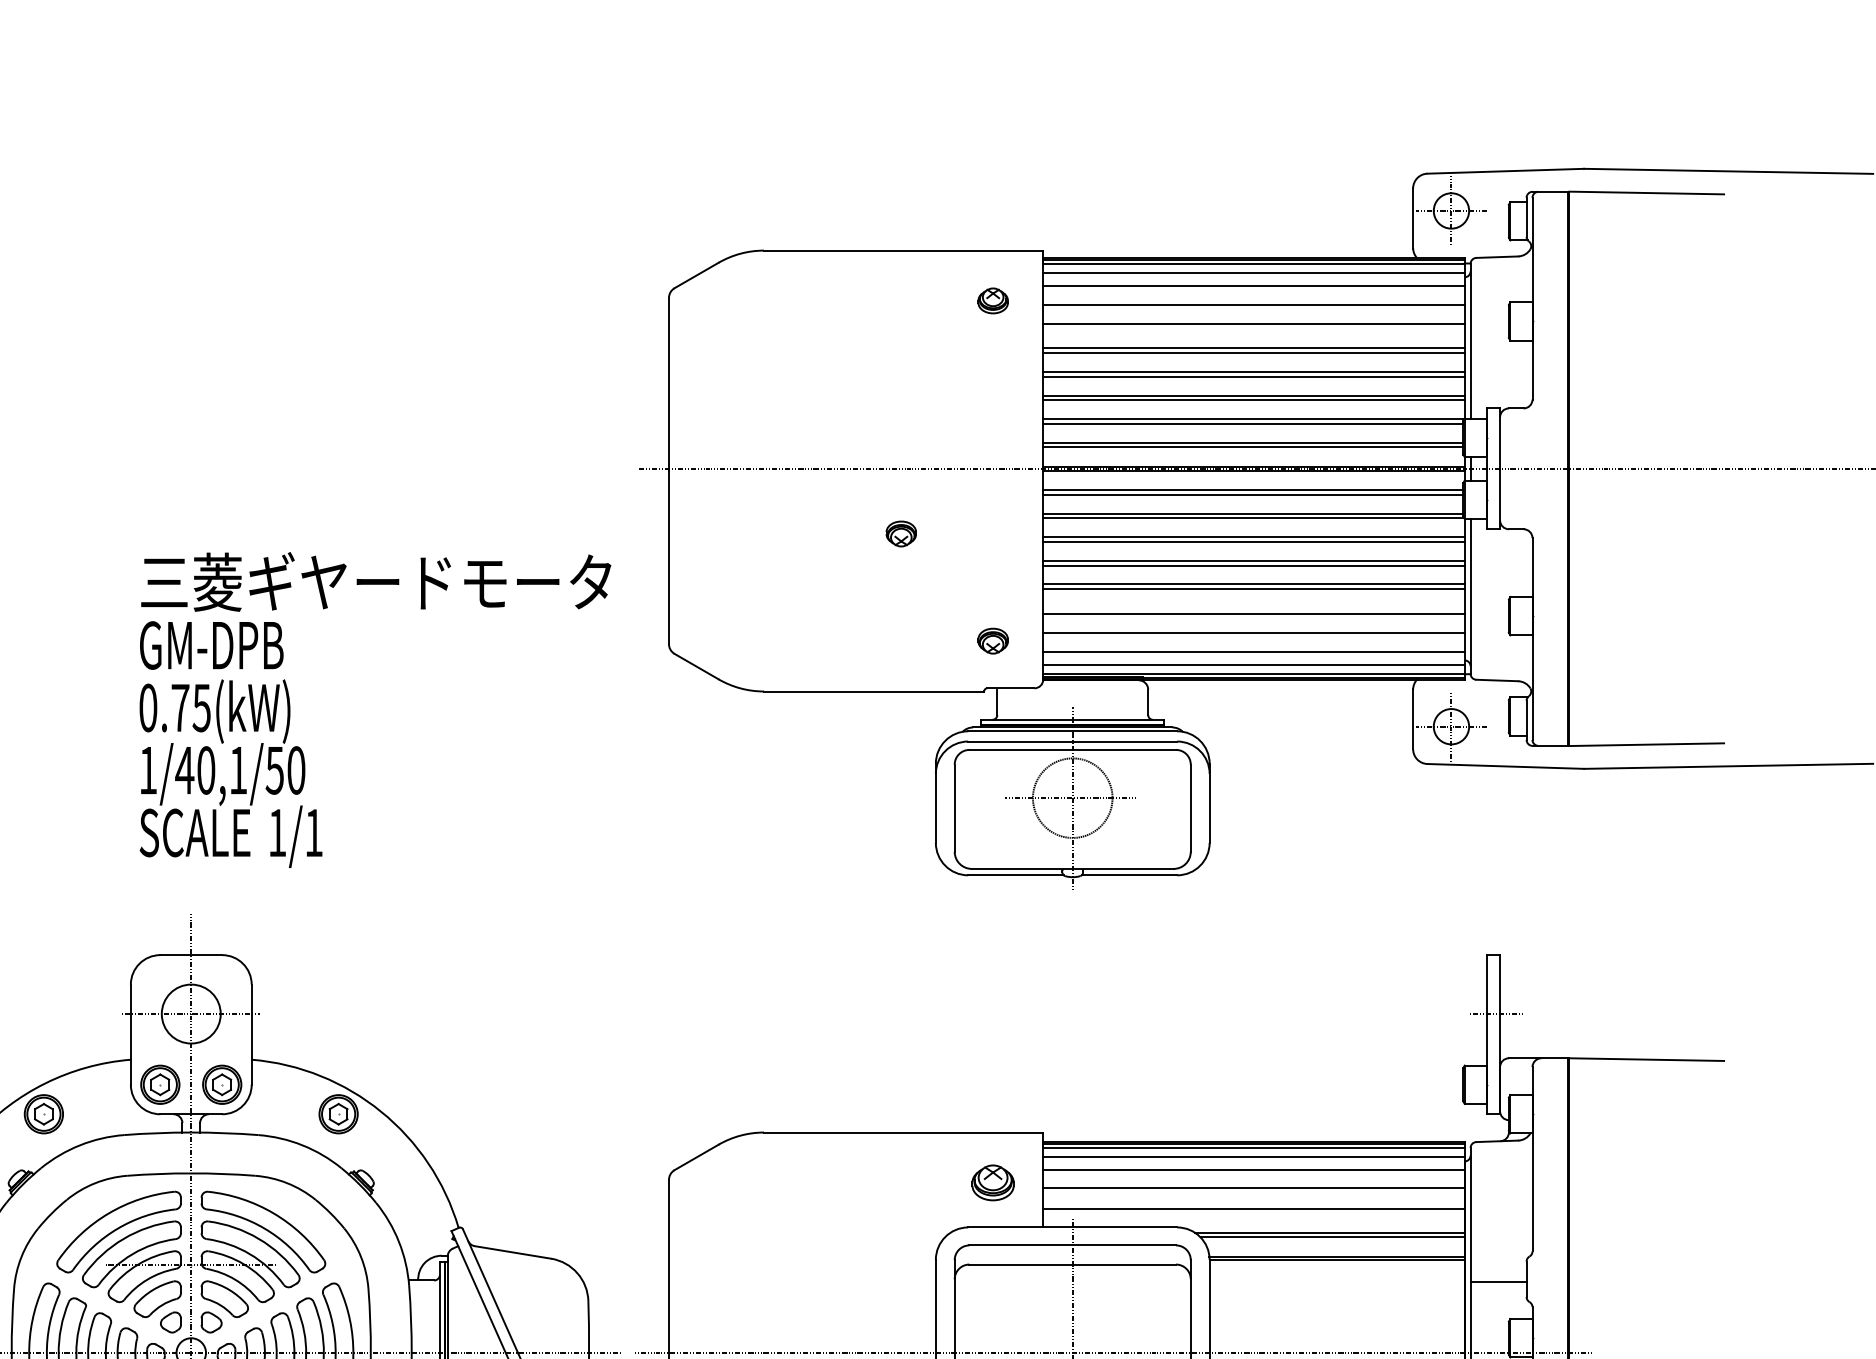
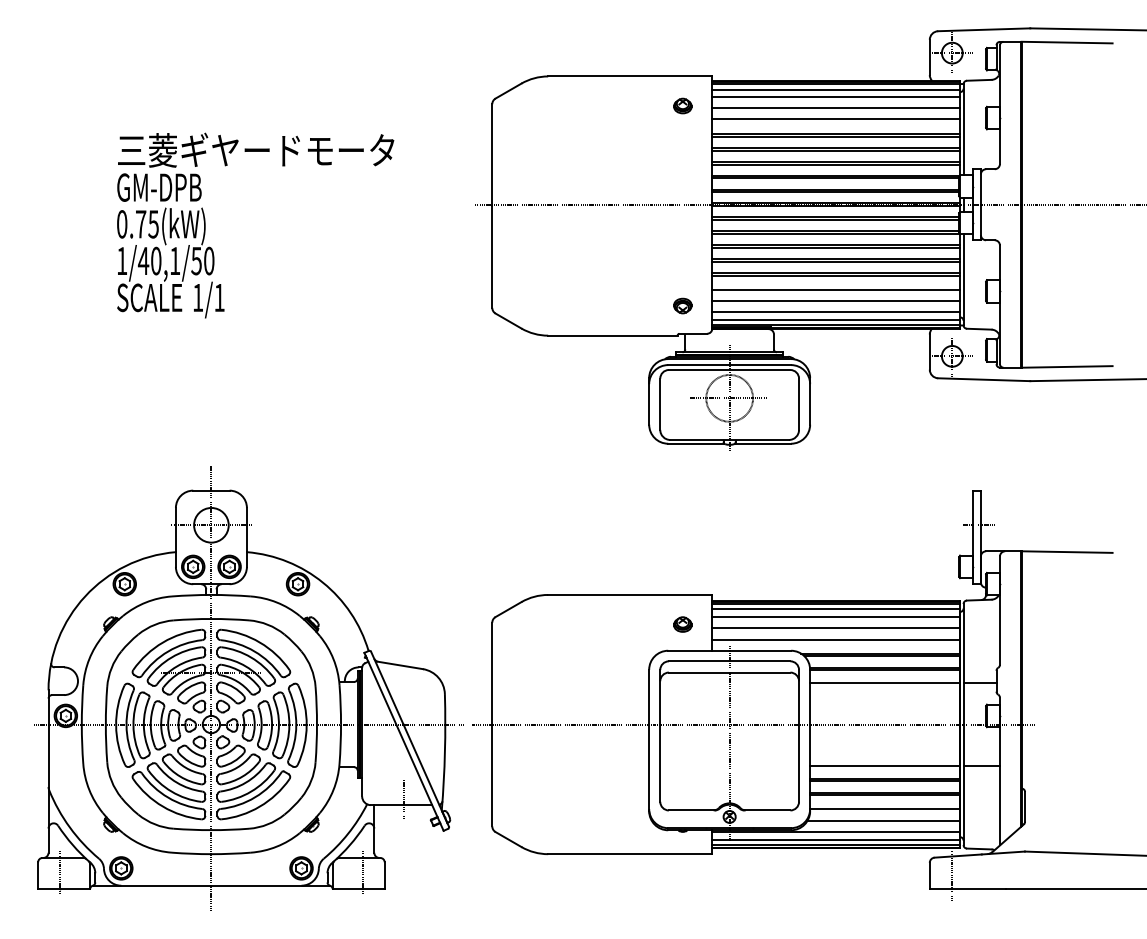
part: (900, 533) -> (628, 242), removed
text: (375, 709) -> (255, 225), moved
part: (992, 1182) -> (682, 624), size x0.71
line: (1337, 1281) -> (885, 682), added

